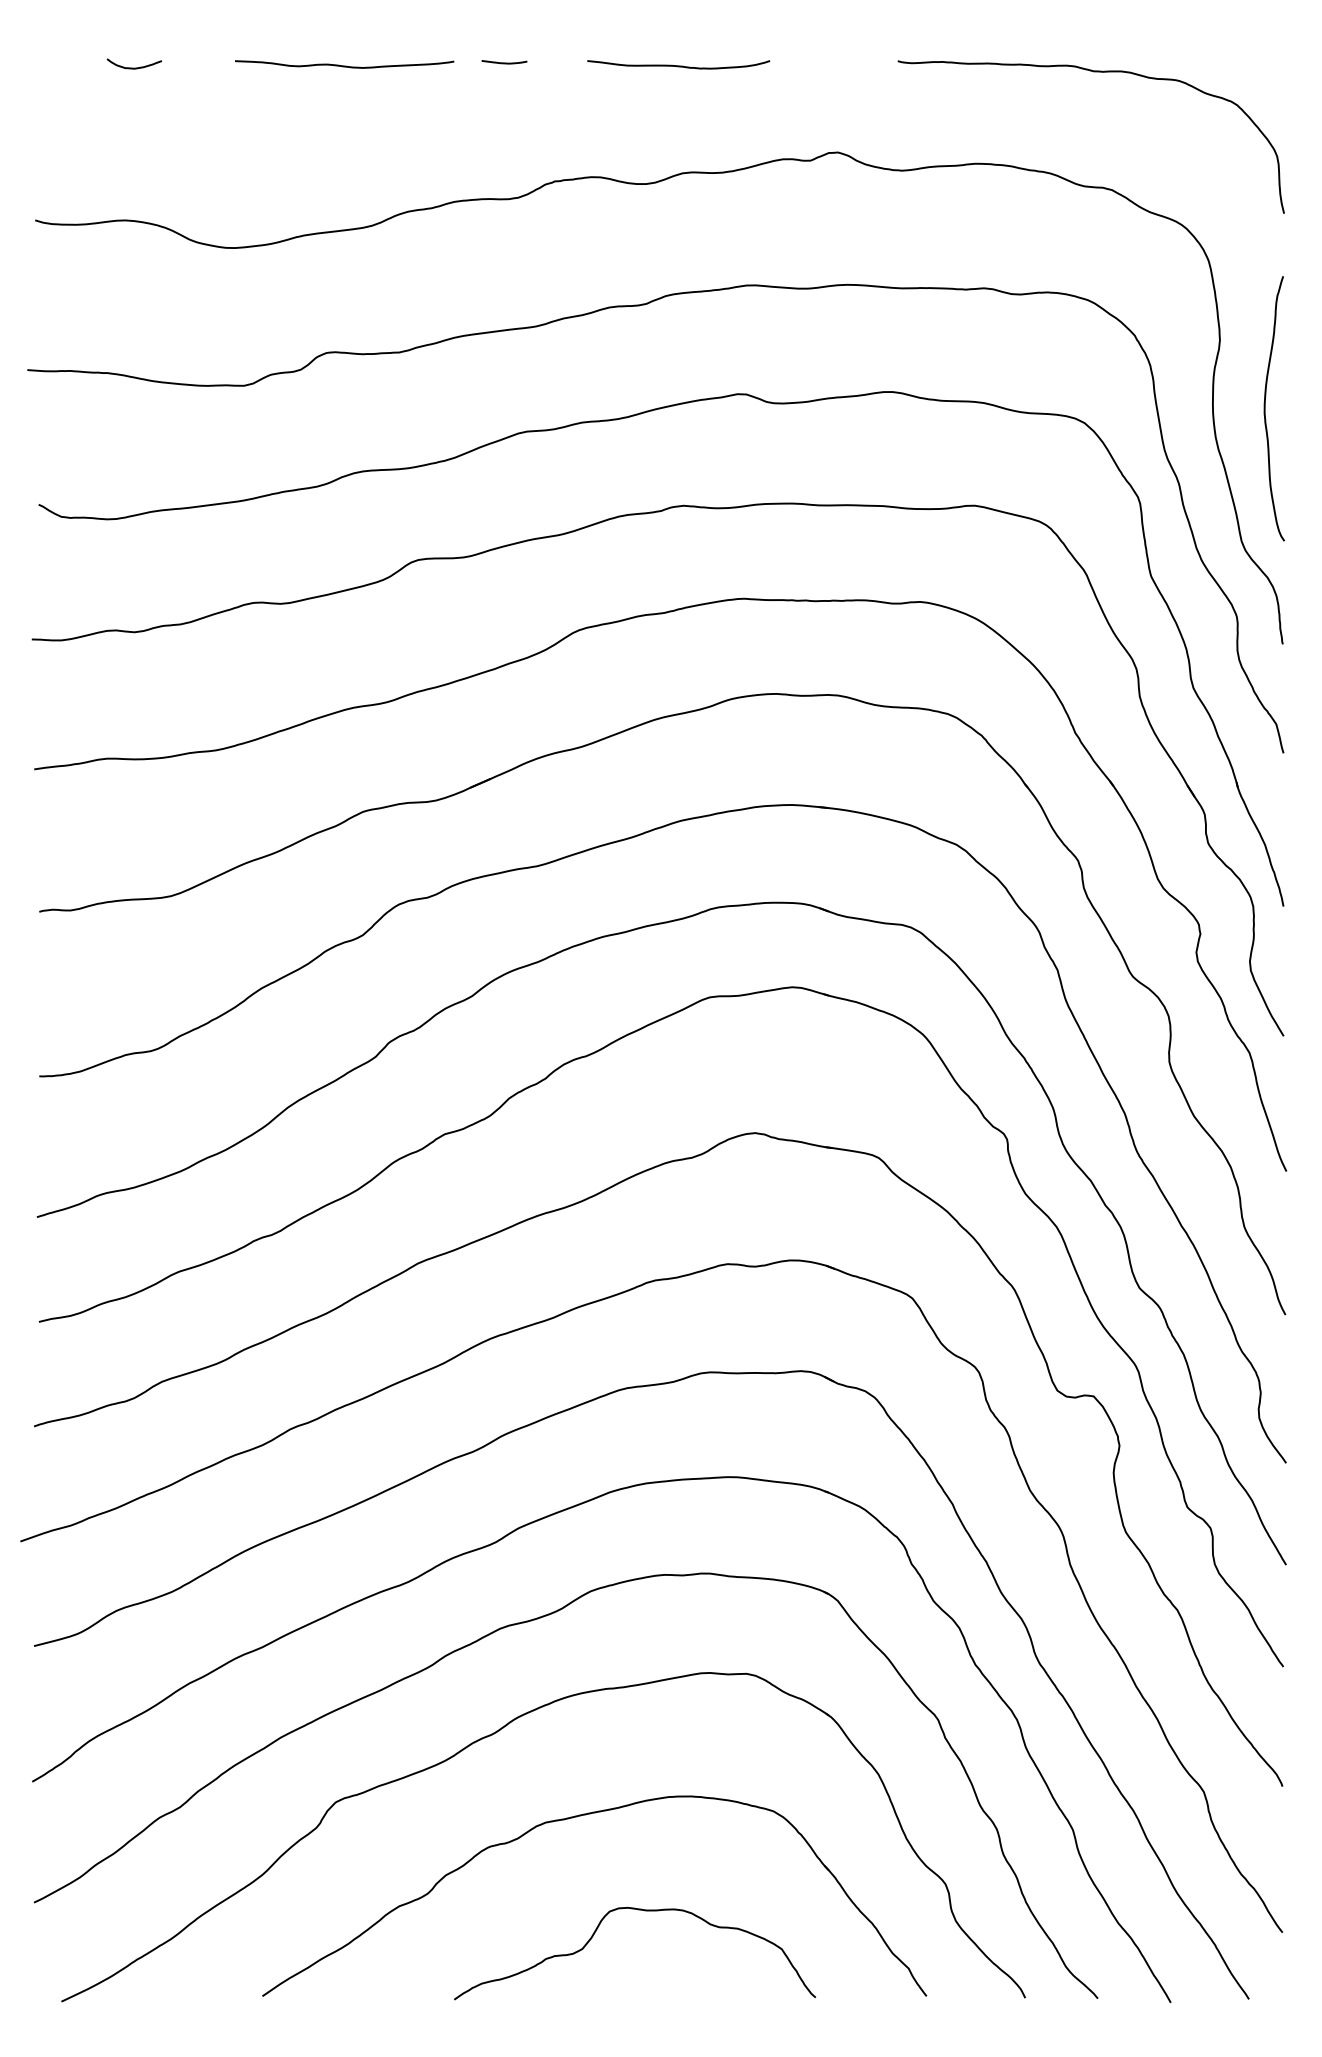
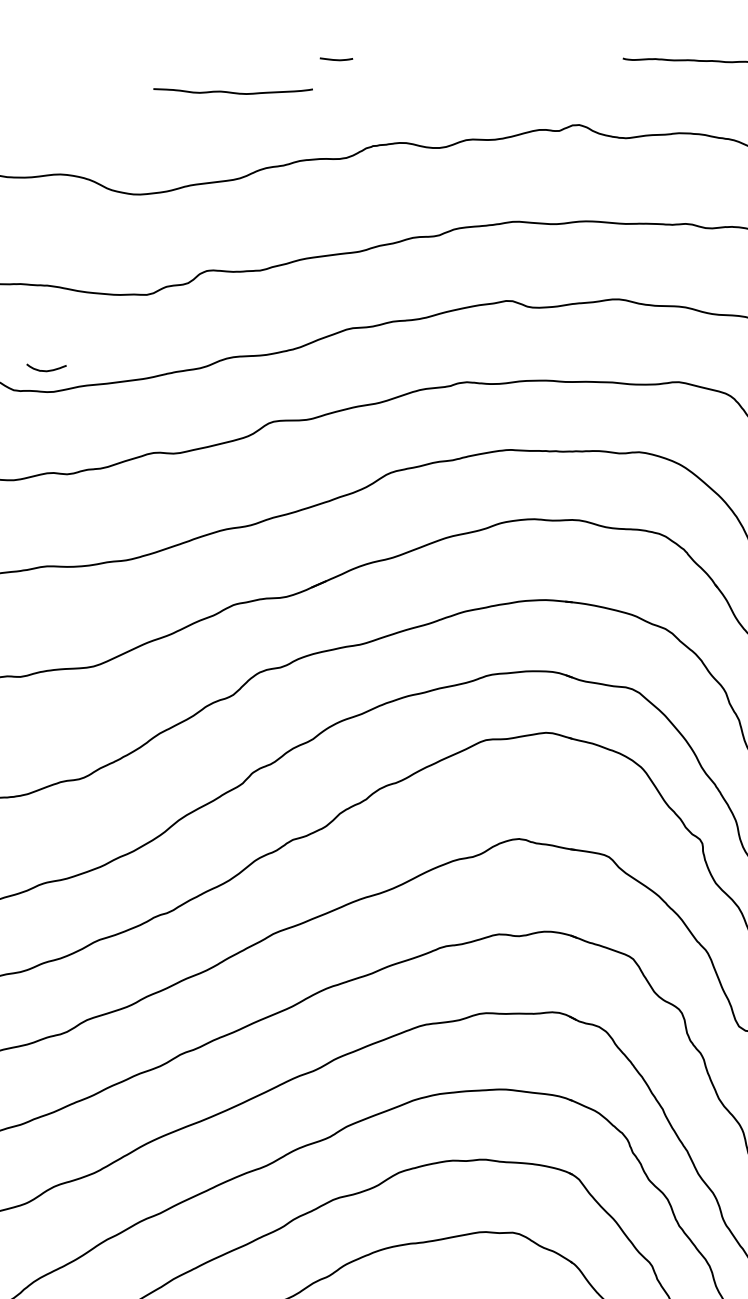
curve: (344, 65) -> (233, 92), moved
curve: (678, 65) -> (463, 61), removed
curve: (133, 67) -> (45, 370), moved

